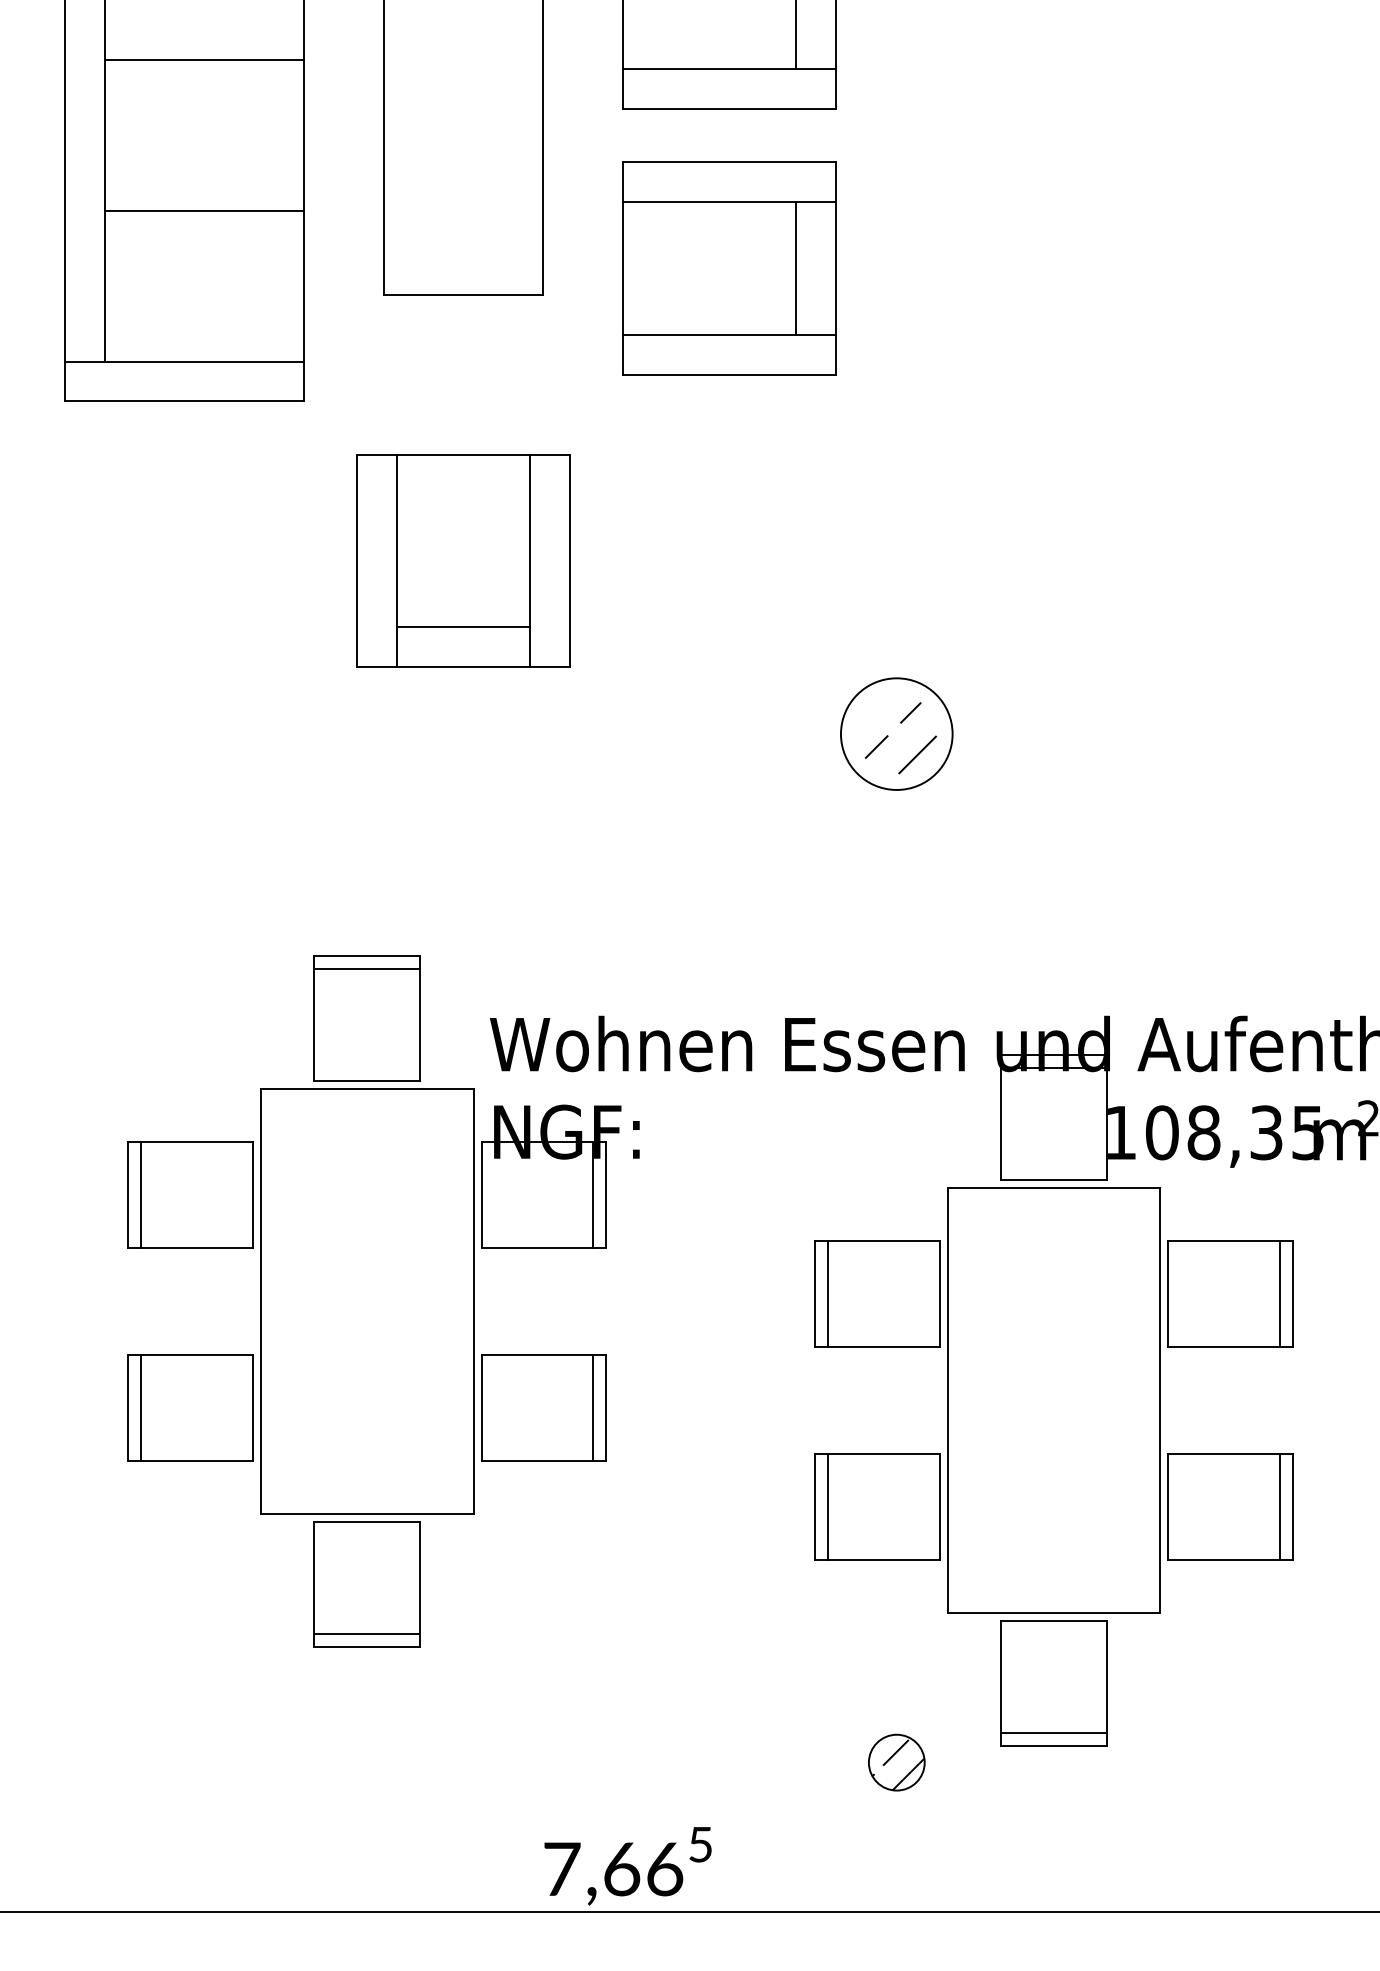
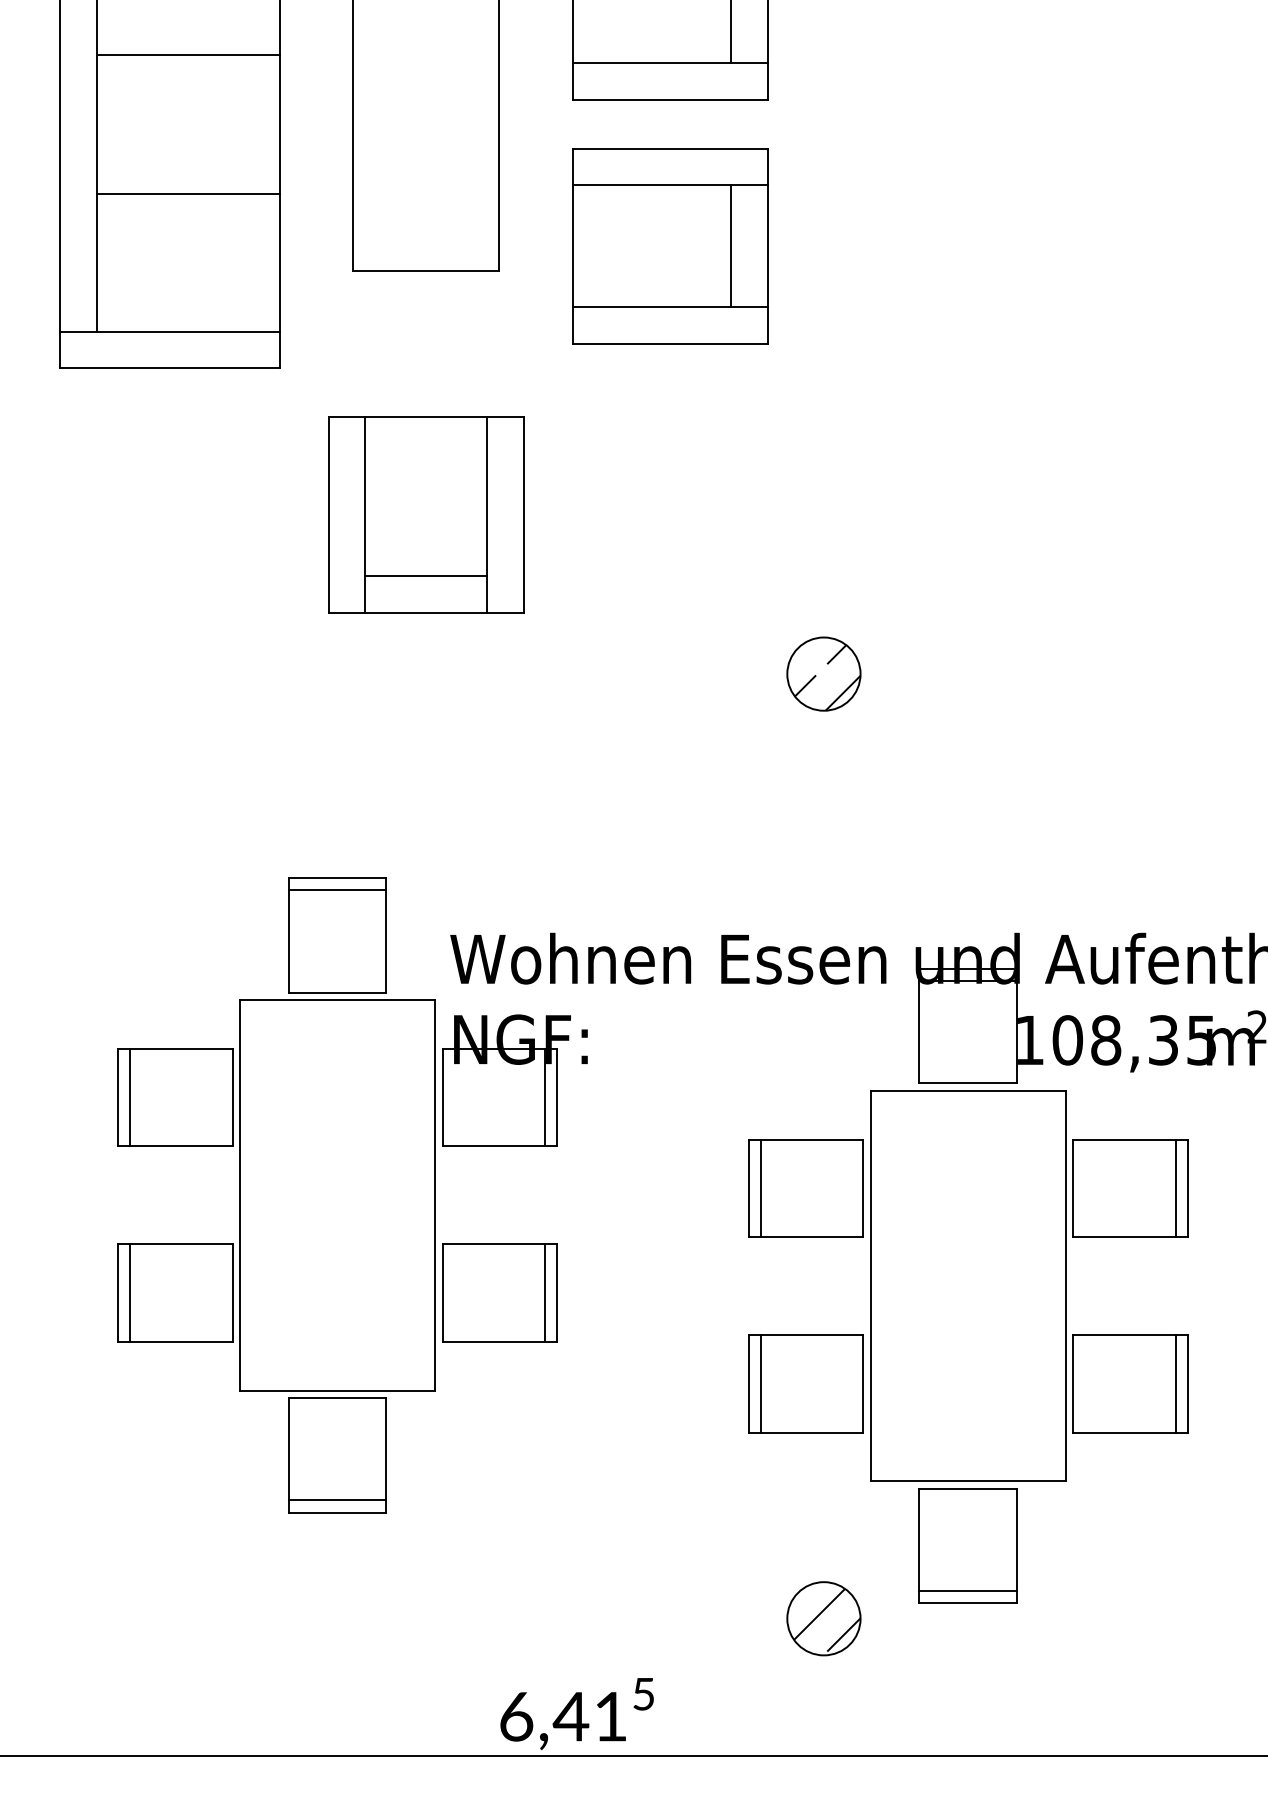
circle: (896, 733) -> (823, 673), size x0.71
part: (896, 1762) -> (823, 1618), size x1.43
text: (613, 1868) -> (563, 1716), 7,66 -> 6,41

